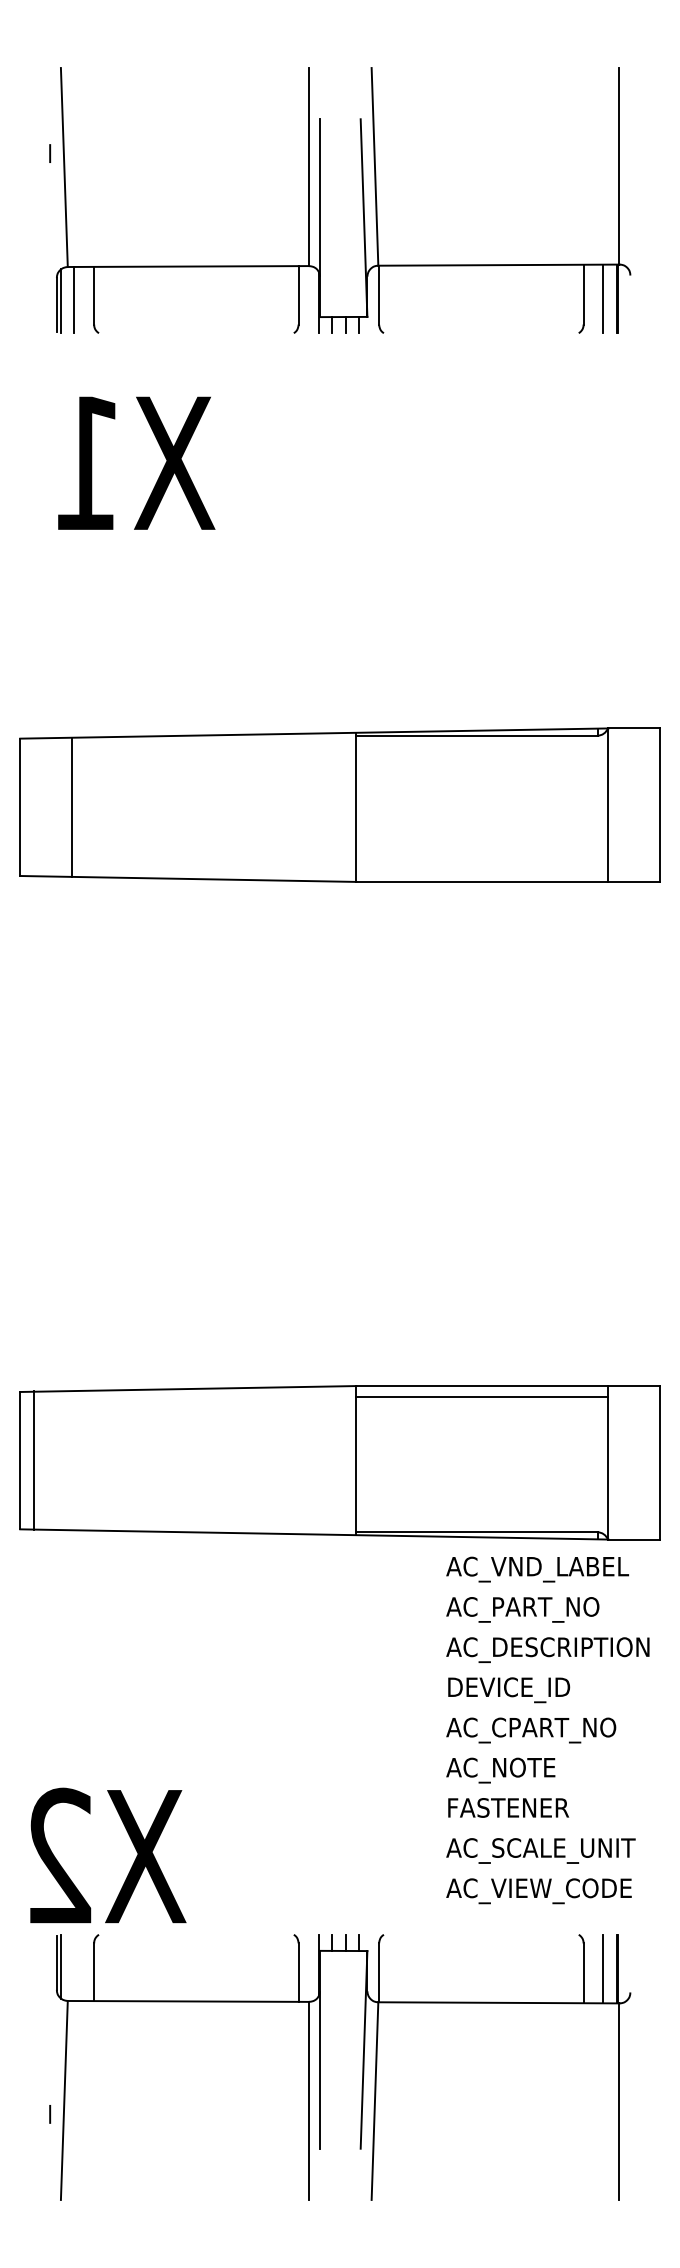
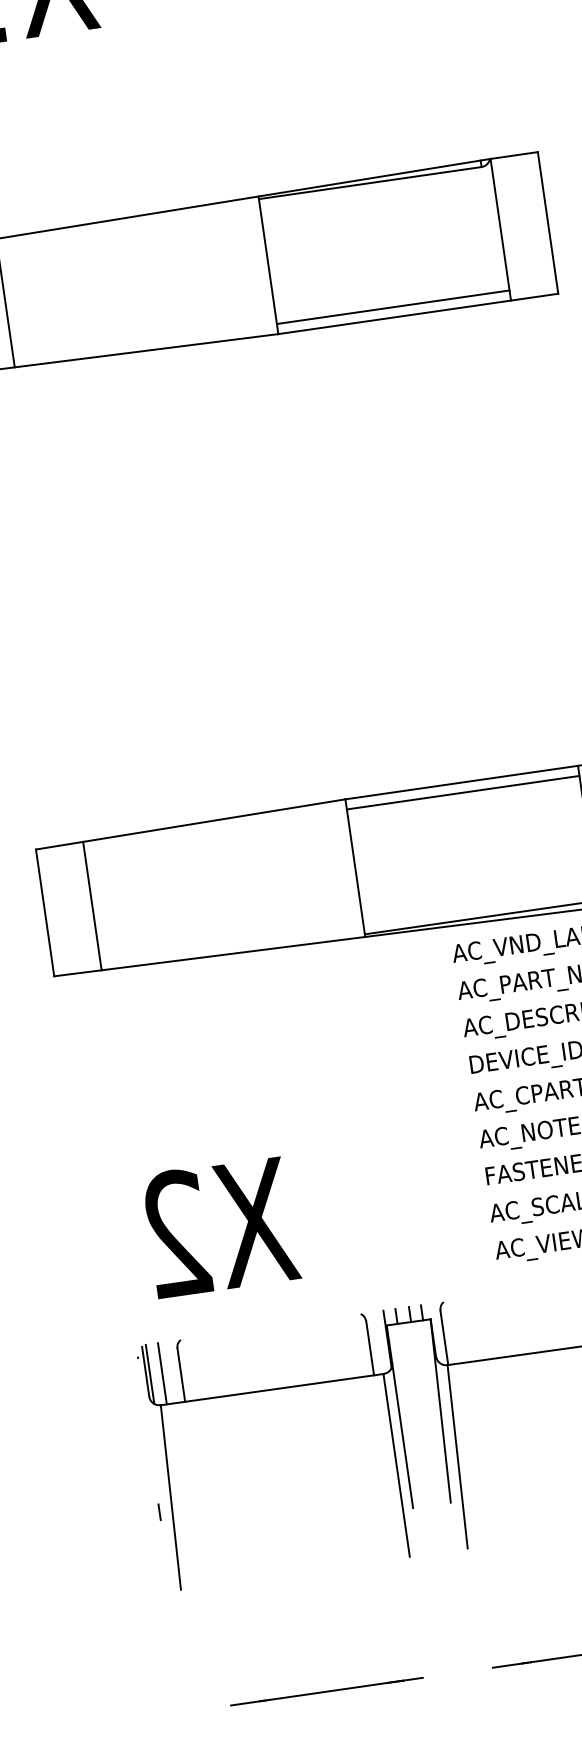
line: (482, 870) -> (393, 306), added
line: (33, 1460) -> (92, 905), moved
text: (108, 1855) -> (221, 1226), moved
line: (74, 1967) -> (162, 1373), added

